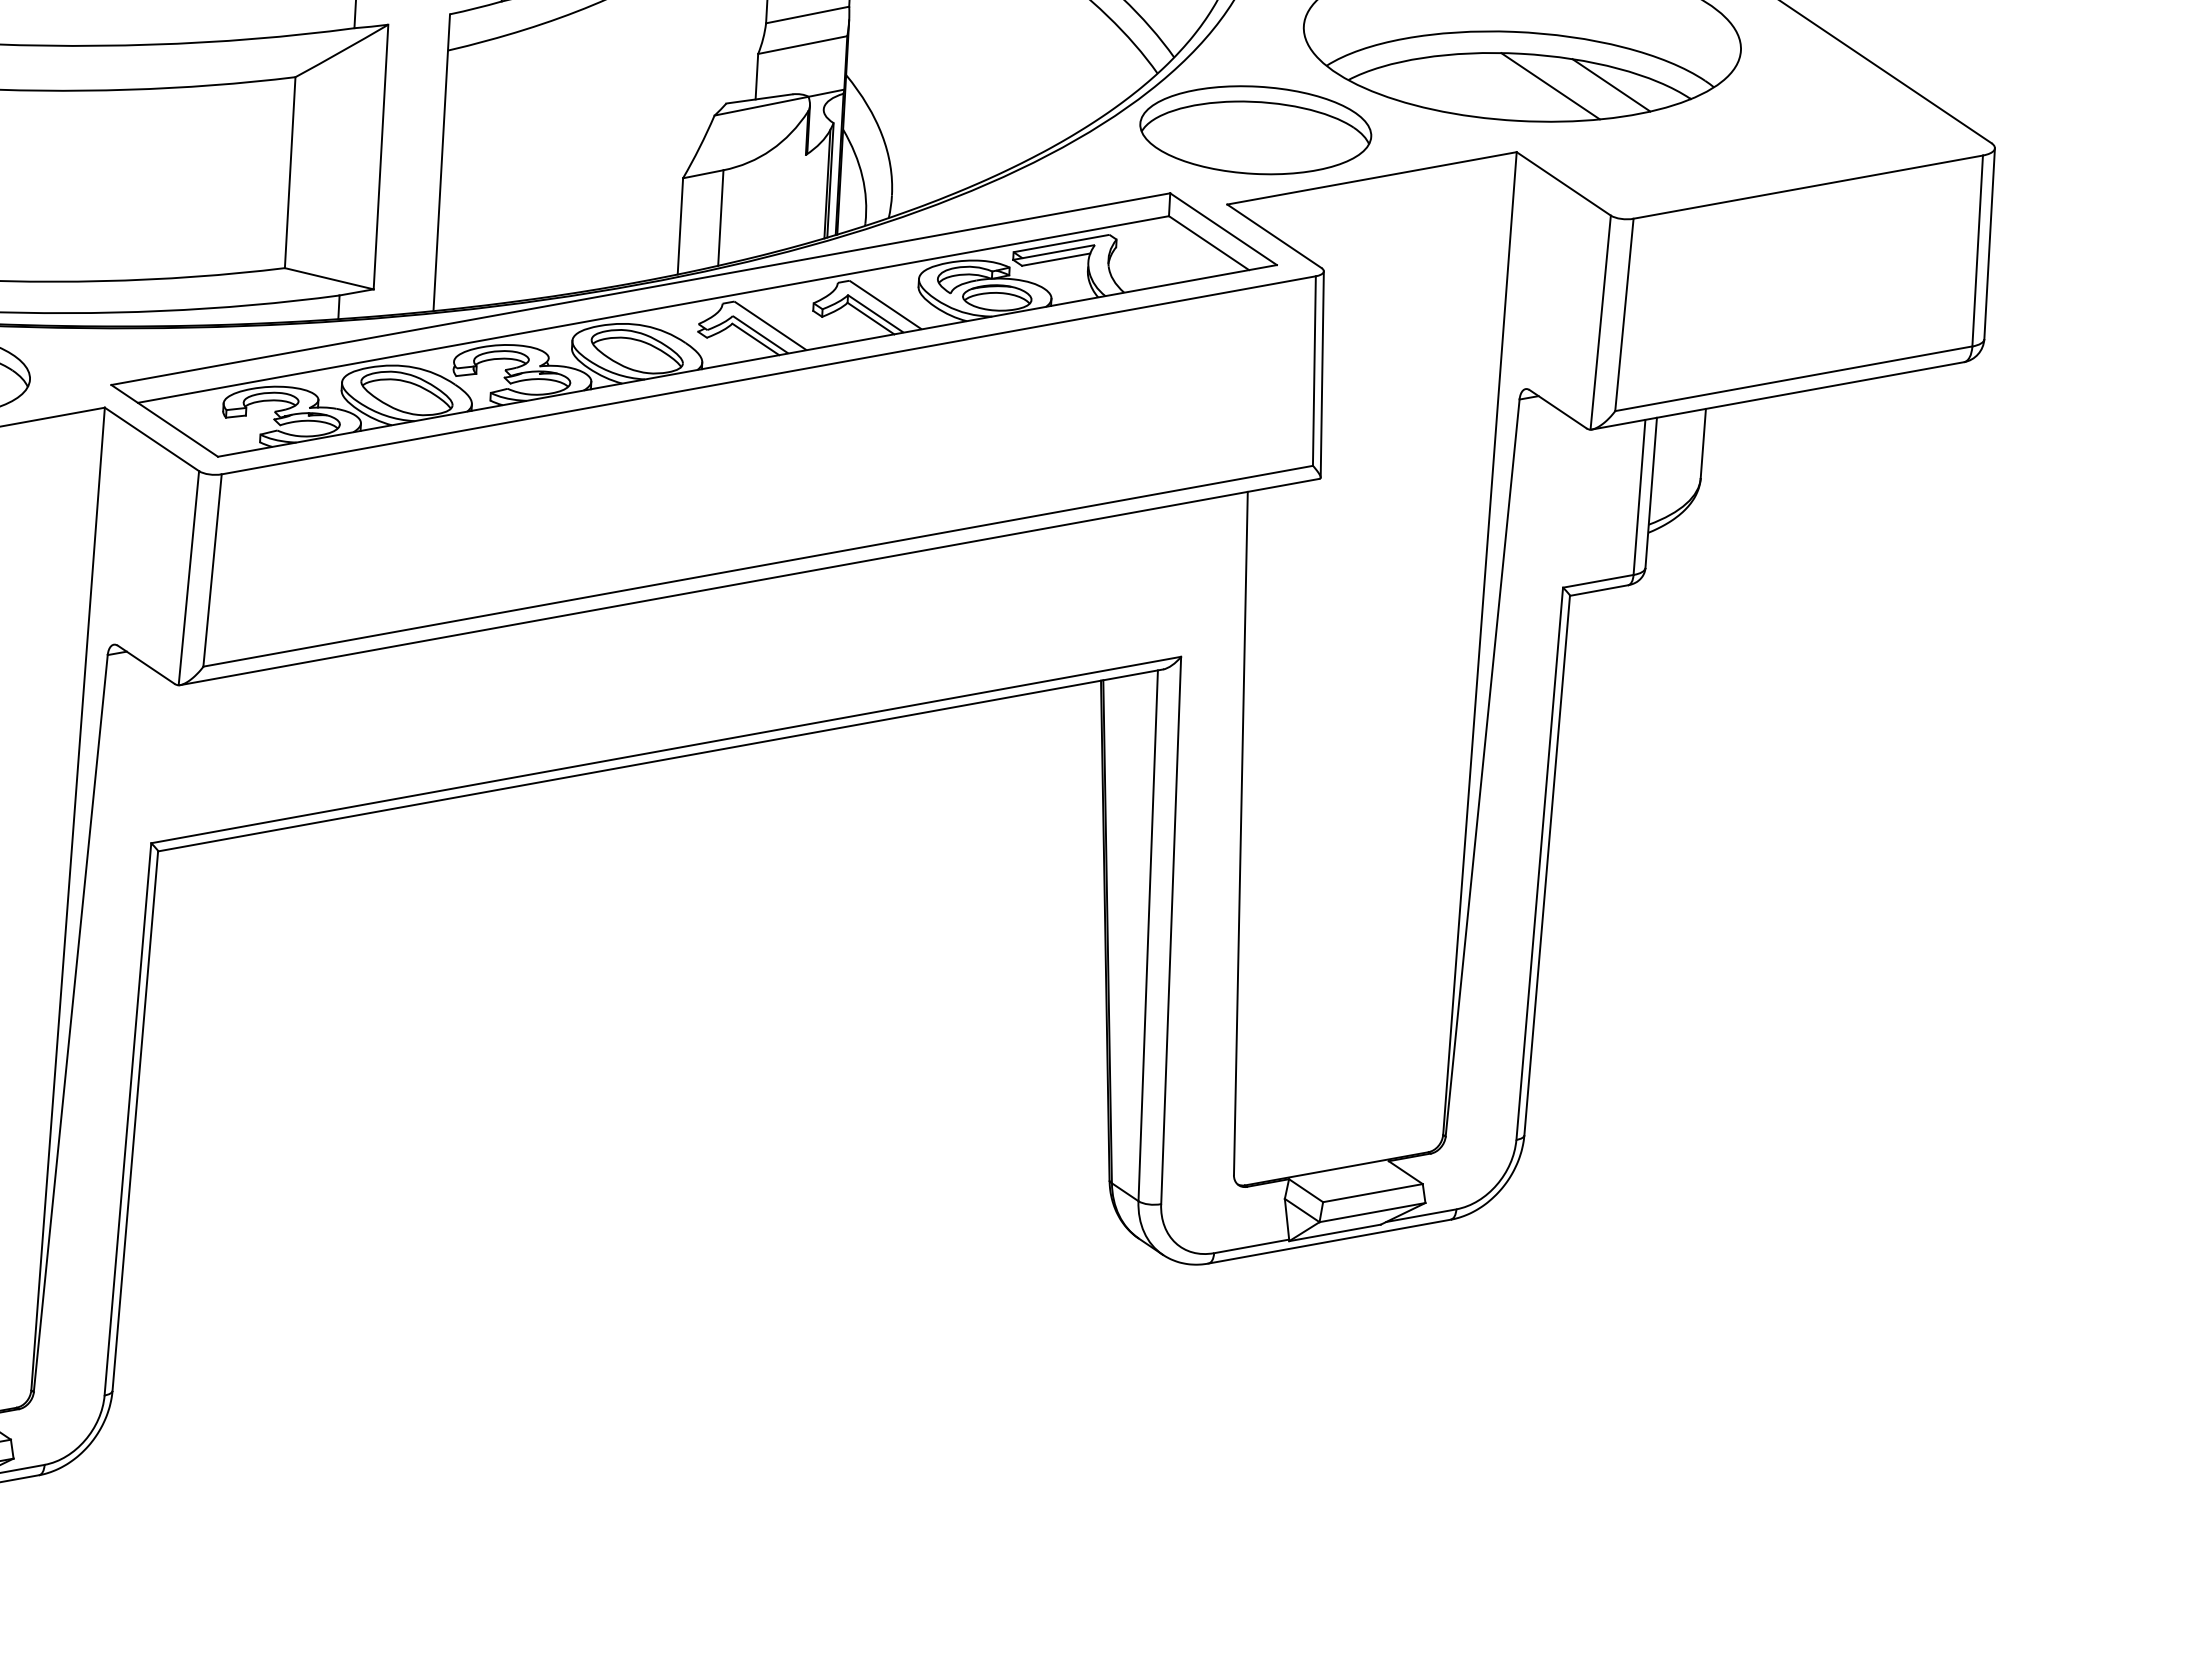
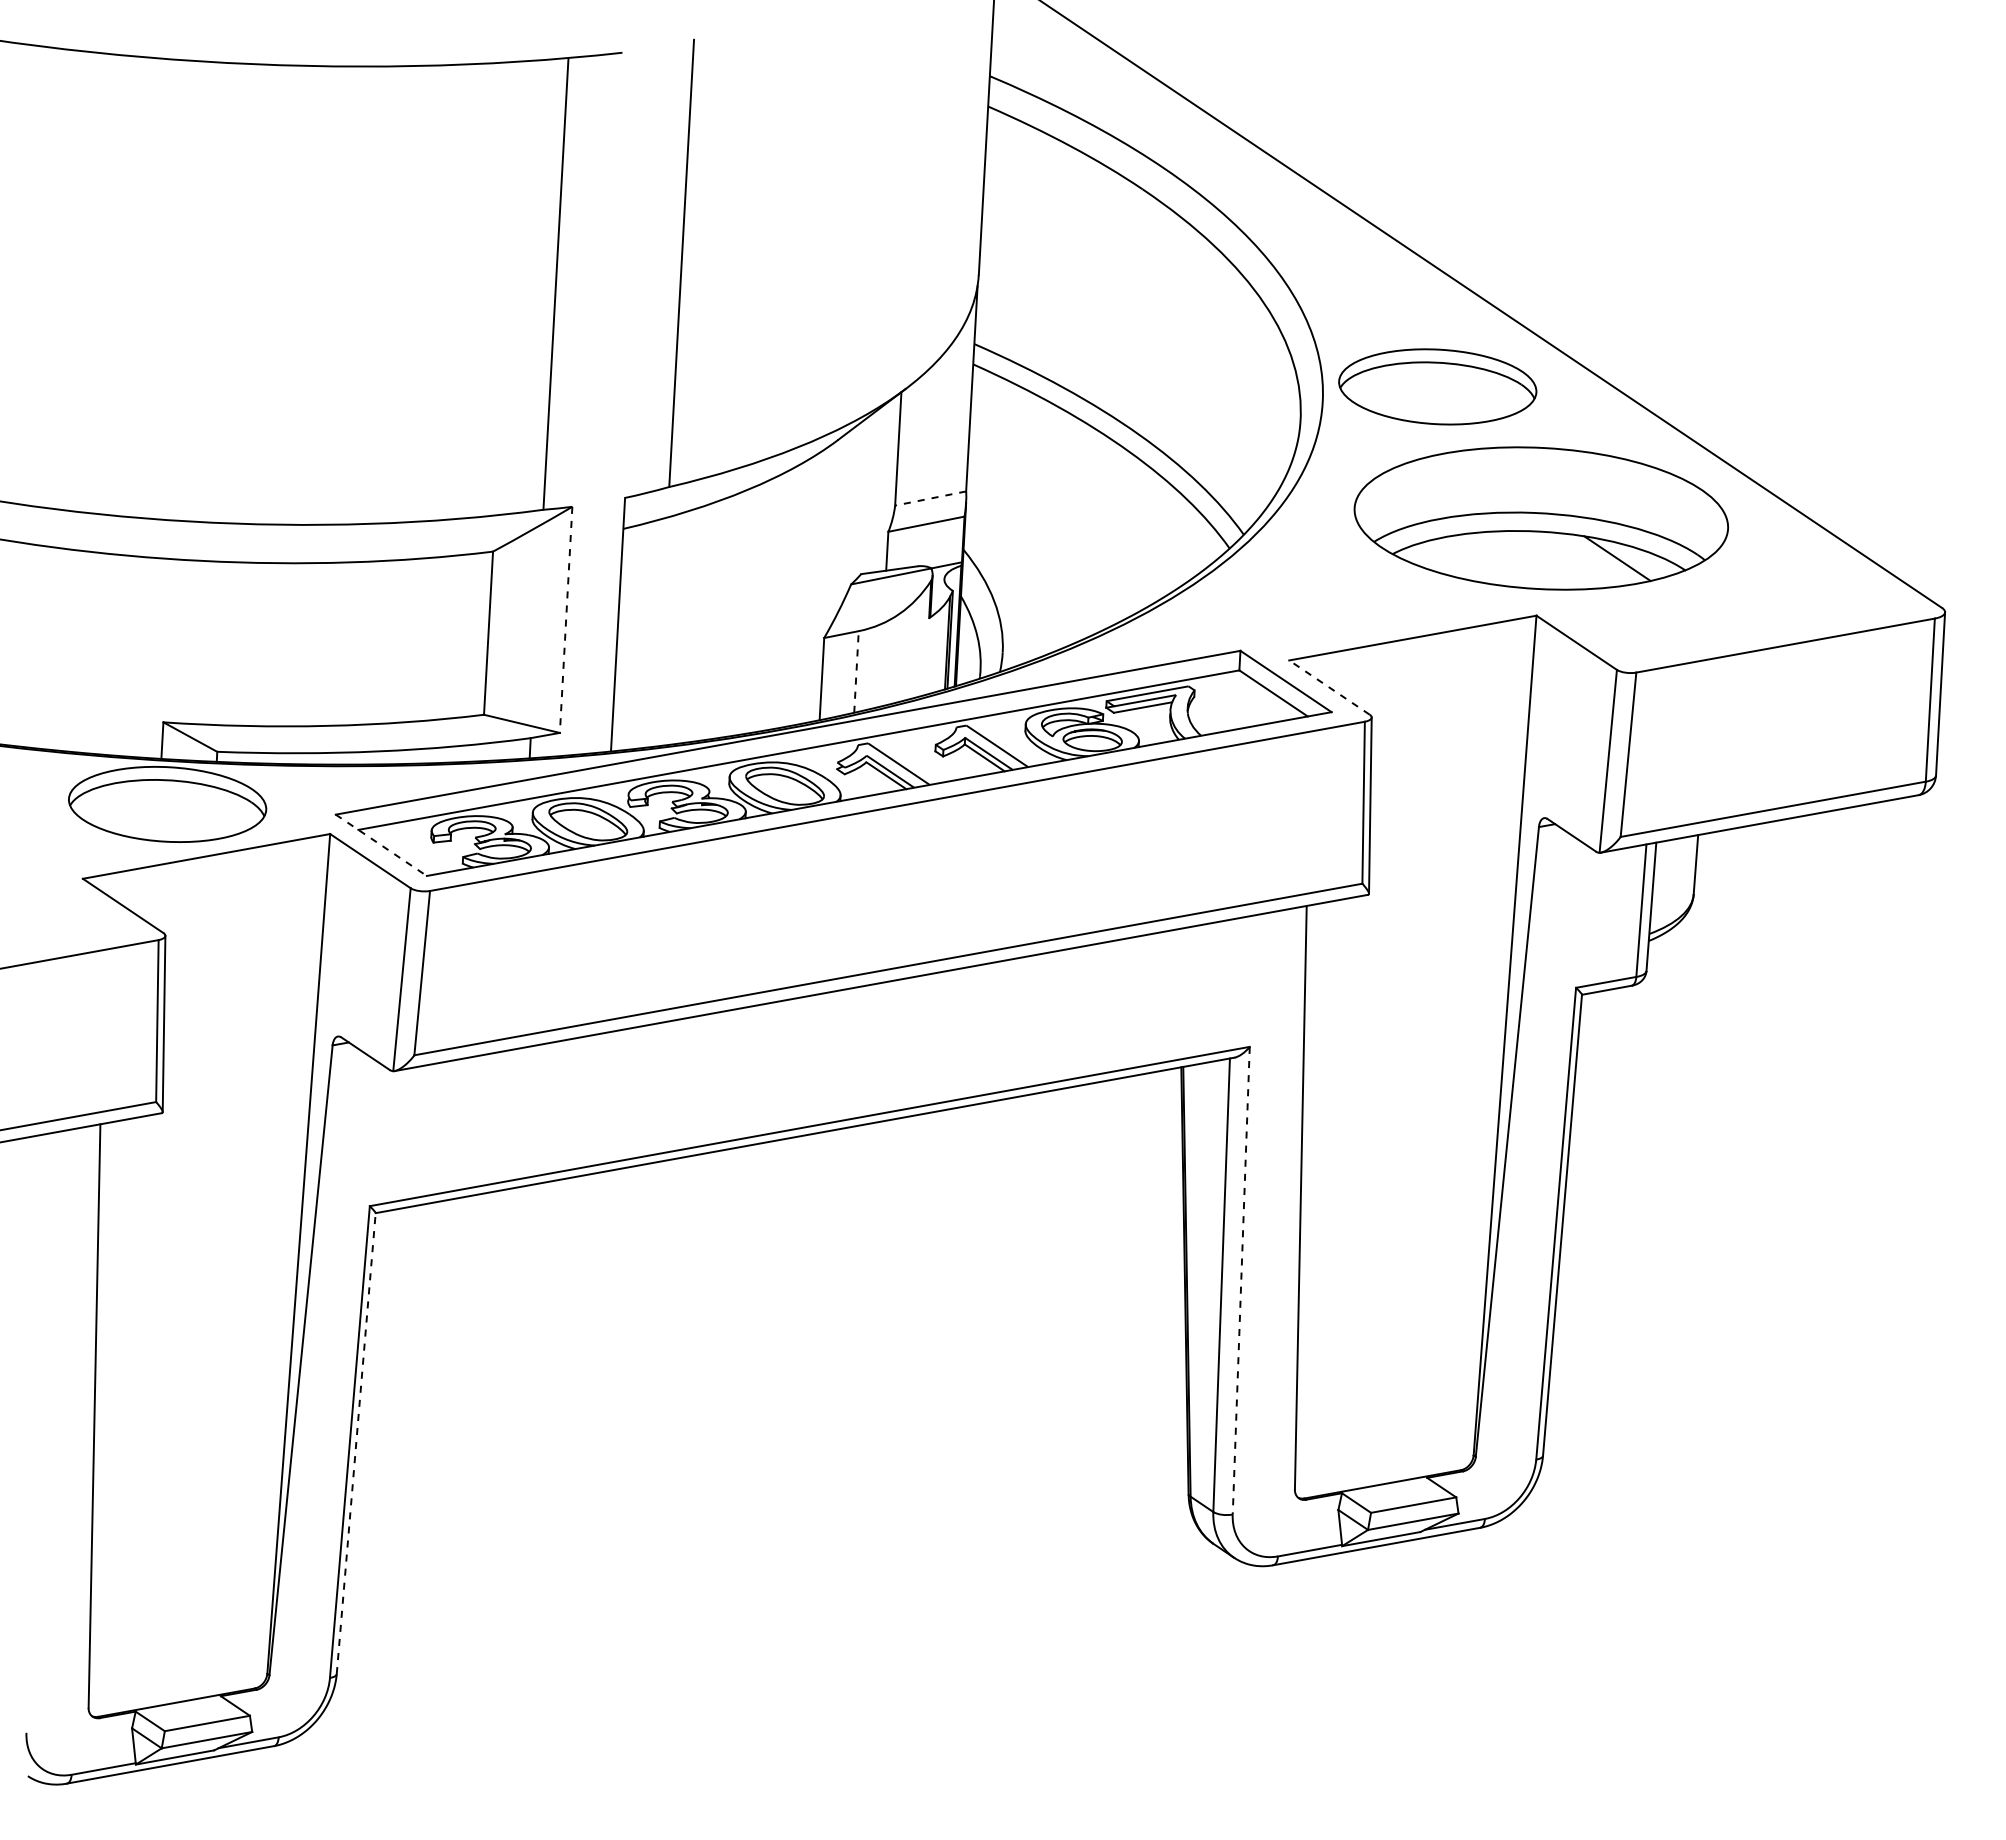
line: (807, 14) -> (930, 498), solid -> dashed
line: (1550, 86) -> (1565, 559), removed
part: (1255, 129) -> (1313, 596), removed
line: (381, 157) -> (566, 620), solid -> dashed
line: (720, 217) -> (856, 671), solid -> dashed
line: (1274, 236) -> (1329, 687), solid -> dashed
line: (164, 421) -> (381, 845), solid -> dashed
line: (1171, 930) -> (1241, 1280), solid -> dashed
line: (135, 1121) -> (356, 1443), solid -> dashed

